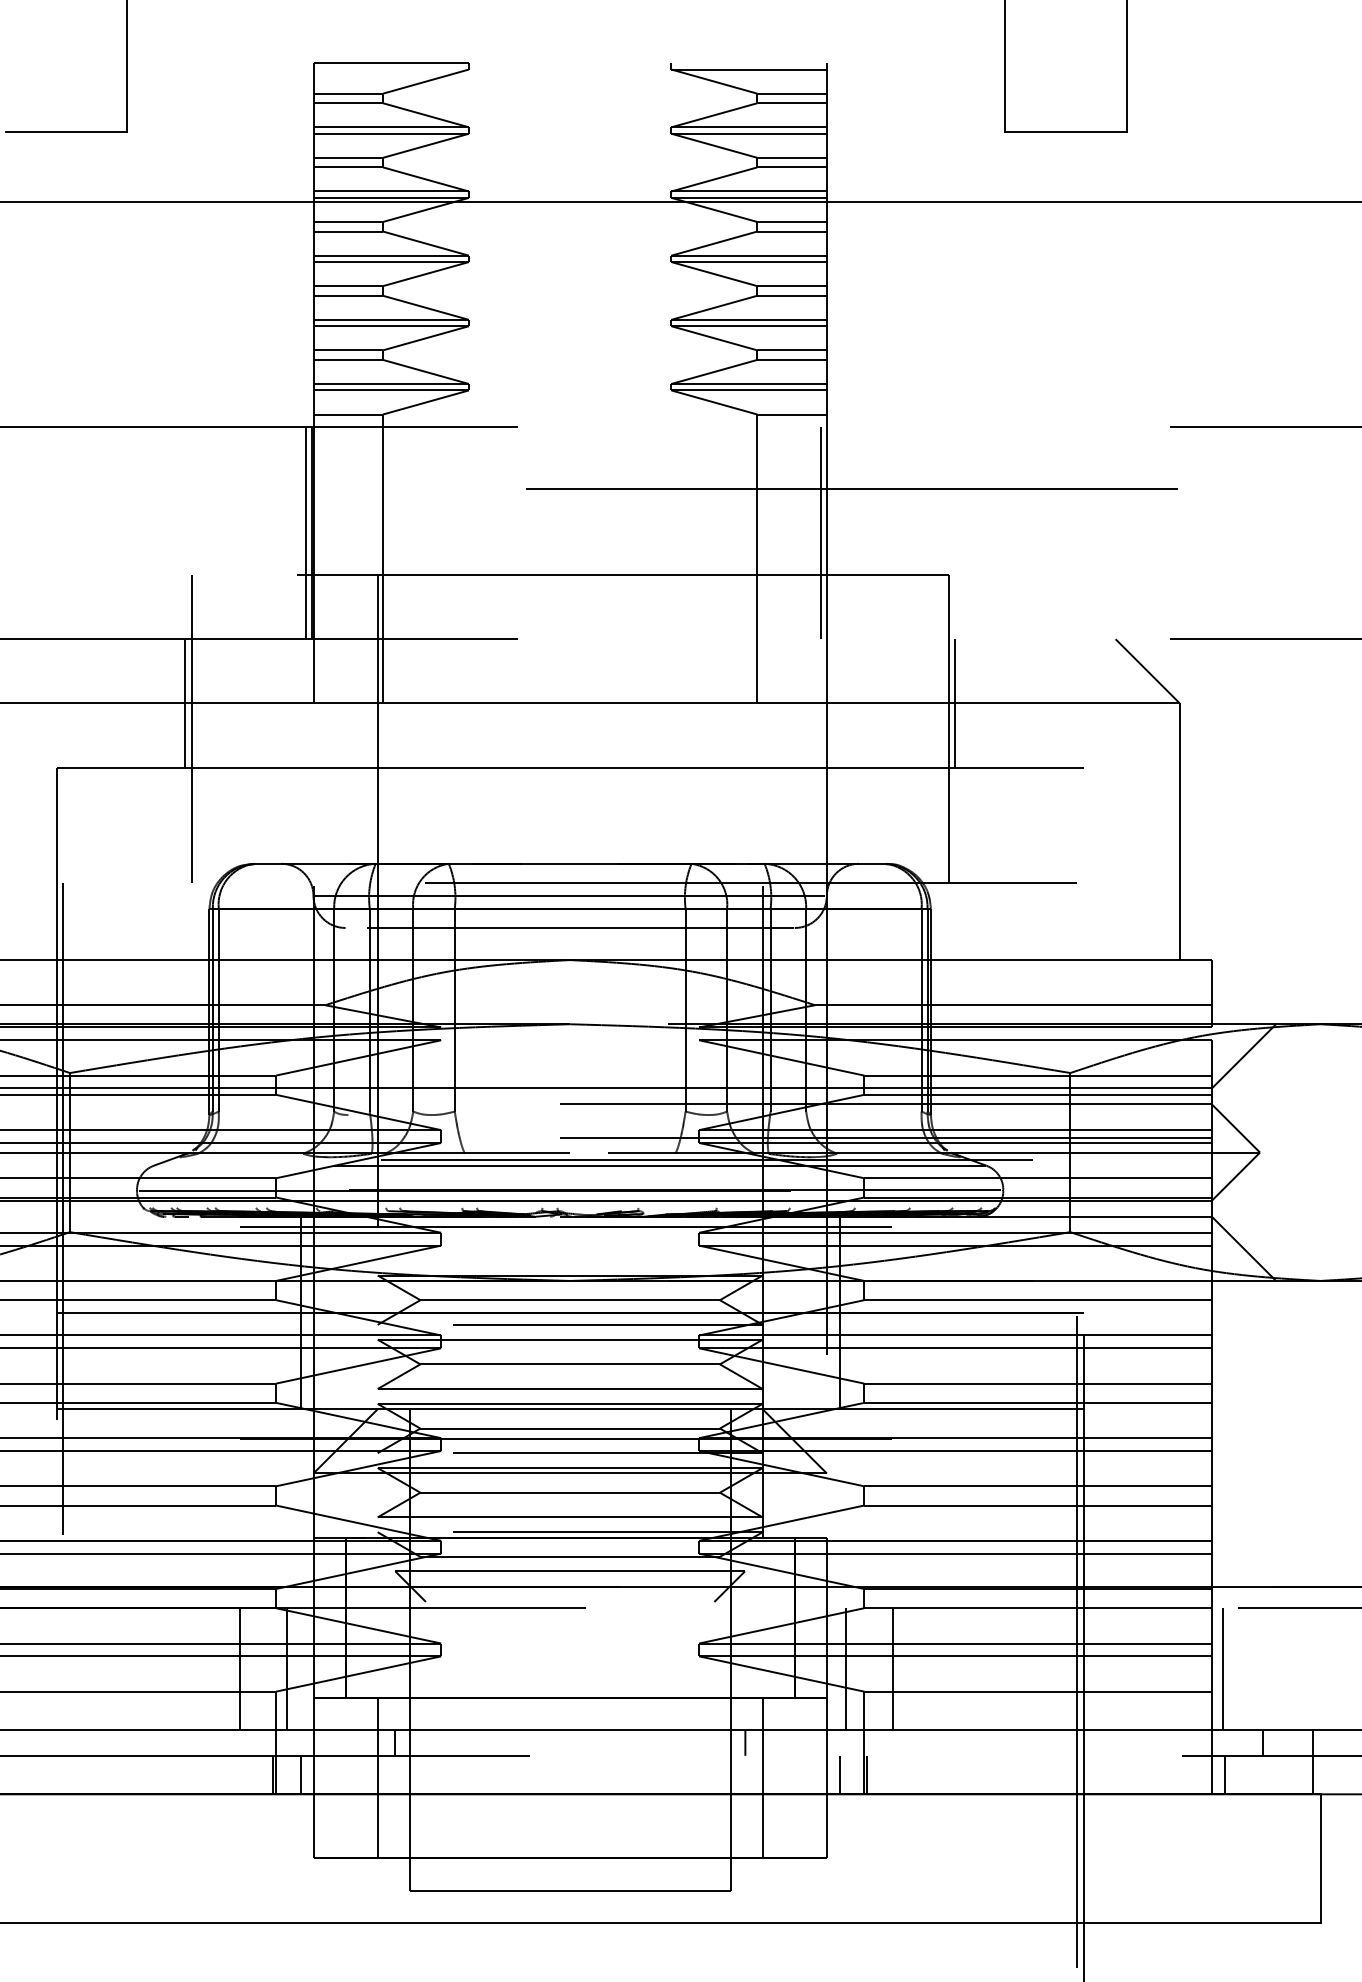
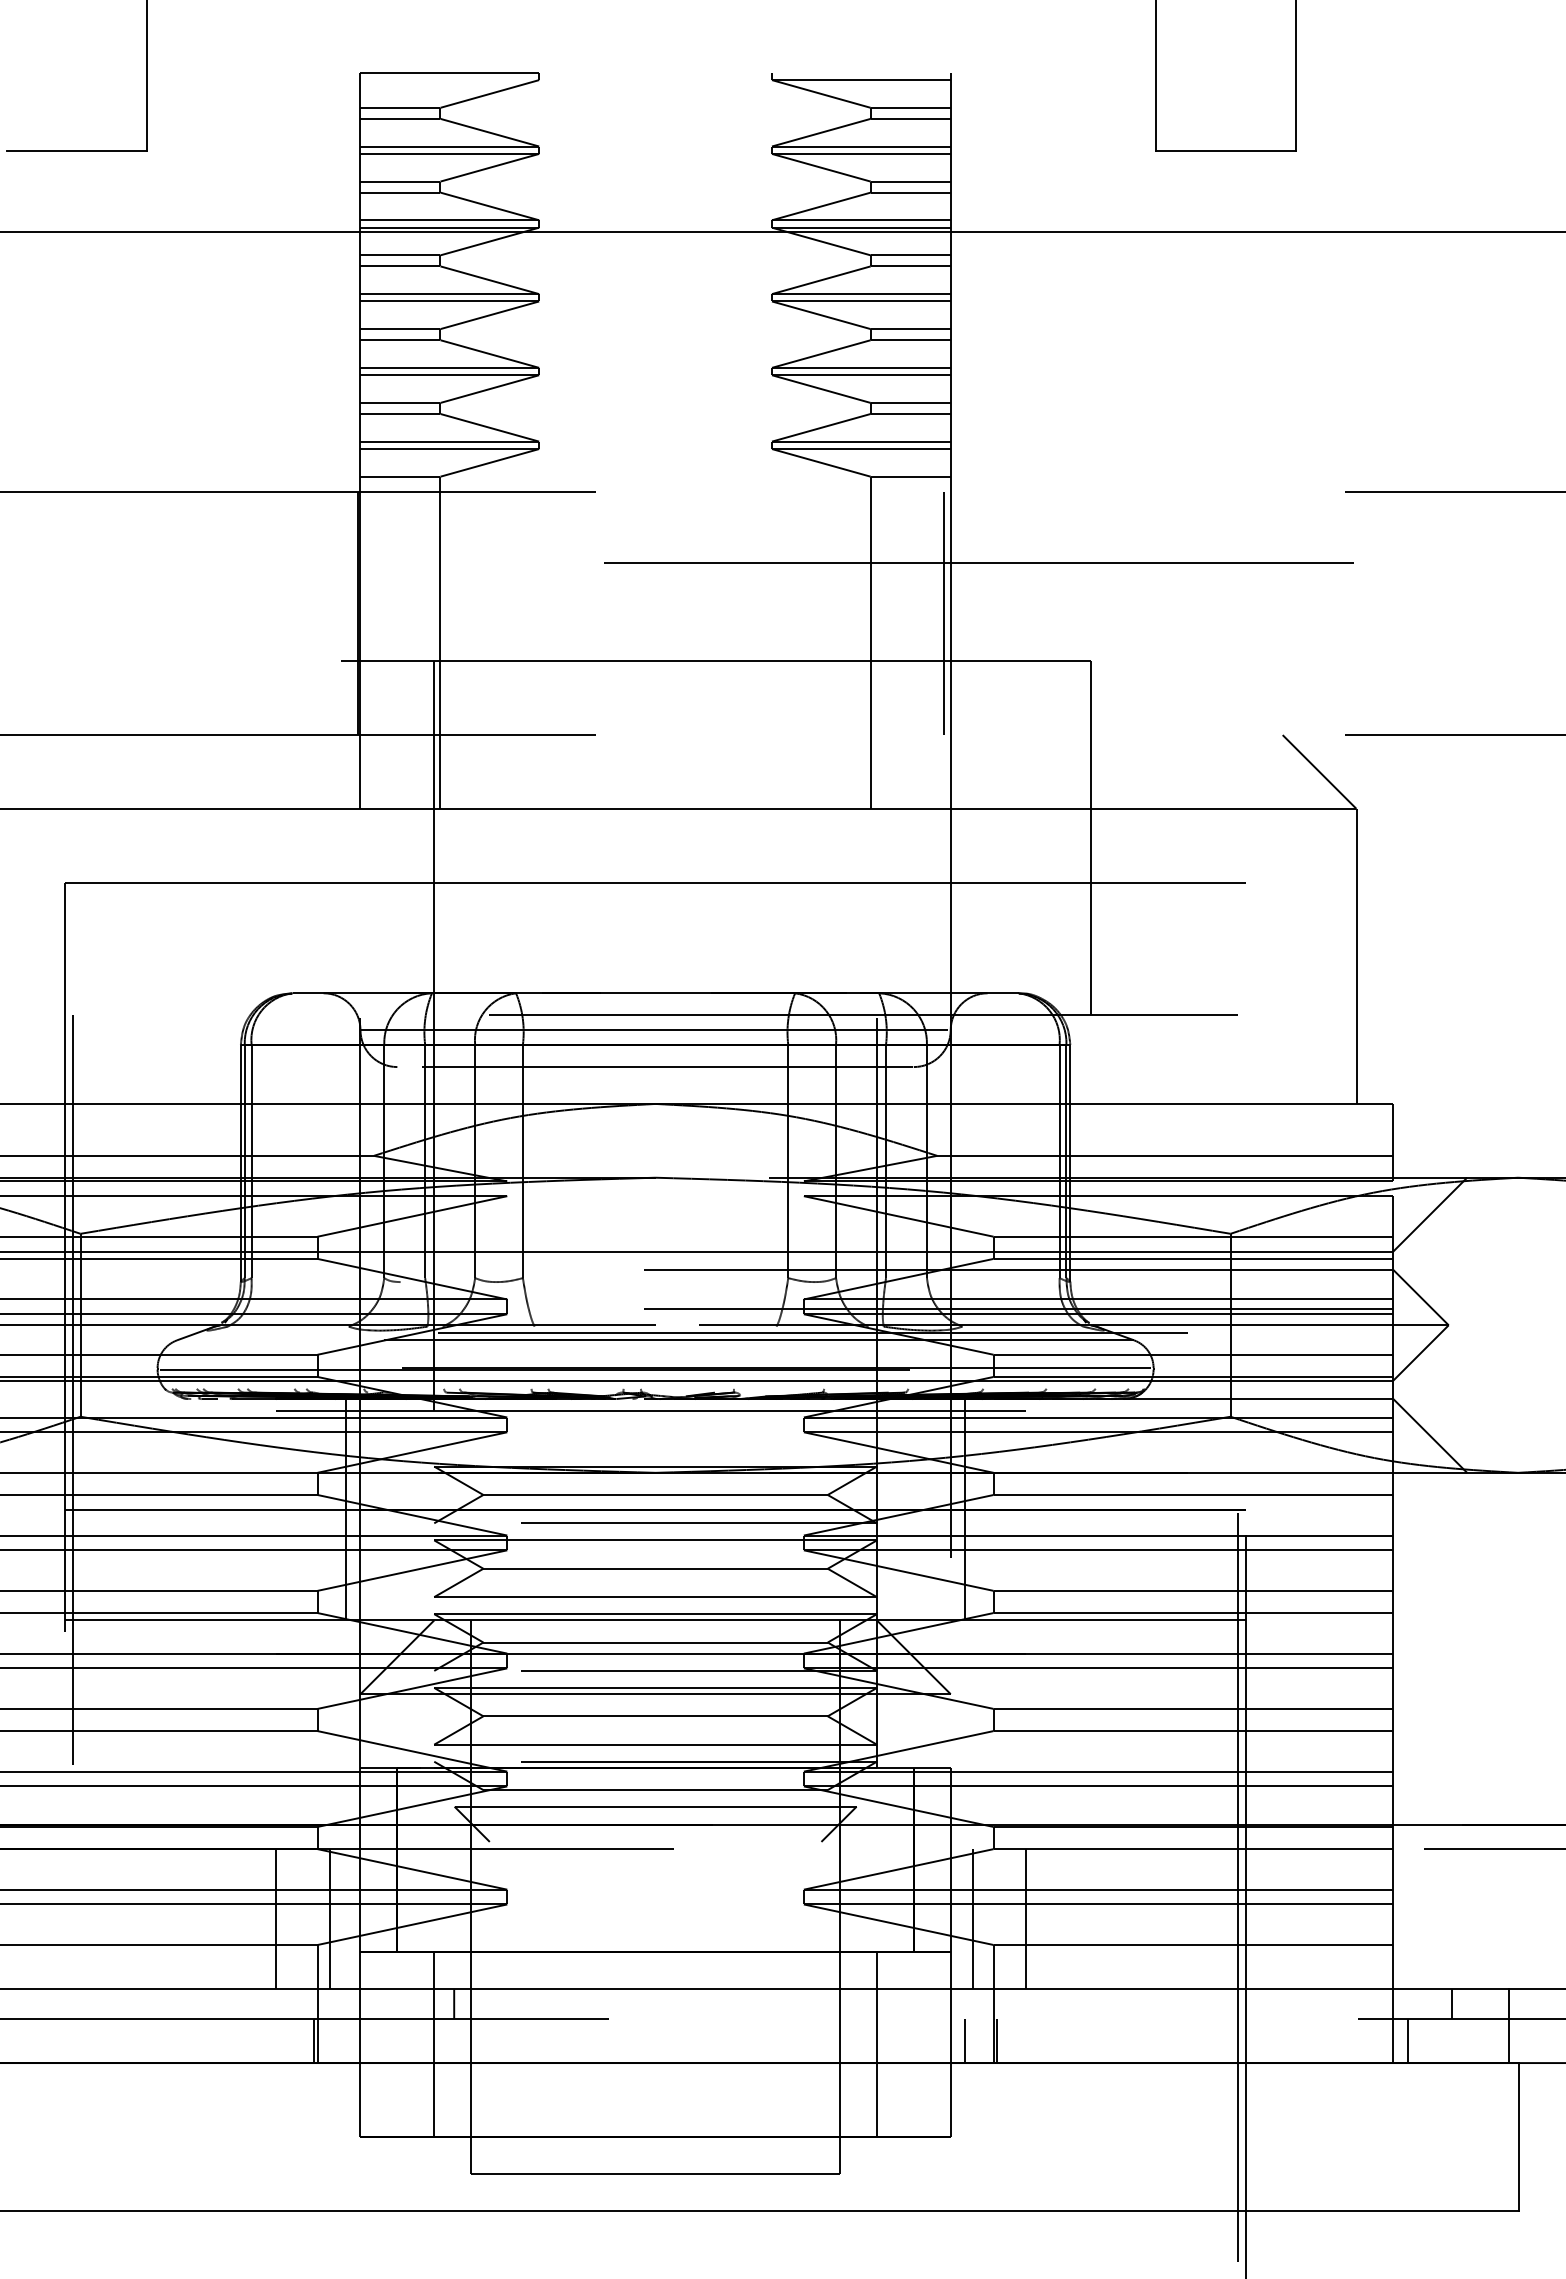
line: (305, 533) -> (351, 613), removed
line: (184, 703) -> (212, 808), removed
line: (955, 703) -> (1098, 808), removed
line: (191, 729) -> (220, 838), removed
line: (1223, 1669) -> (1406, 1919), removed
line: (745, 1742) -> (857, 2003), removed
line: (300, 1774) -> (345, 2040), removed

